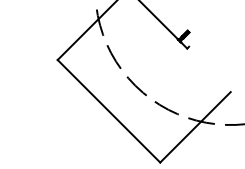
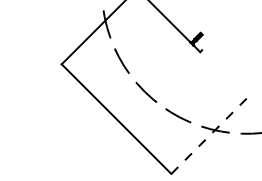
line: (194, 127) -> (208, 136), solid -> dashed

